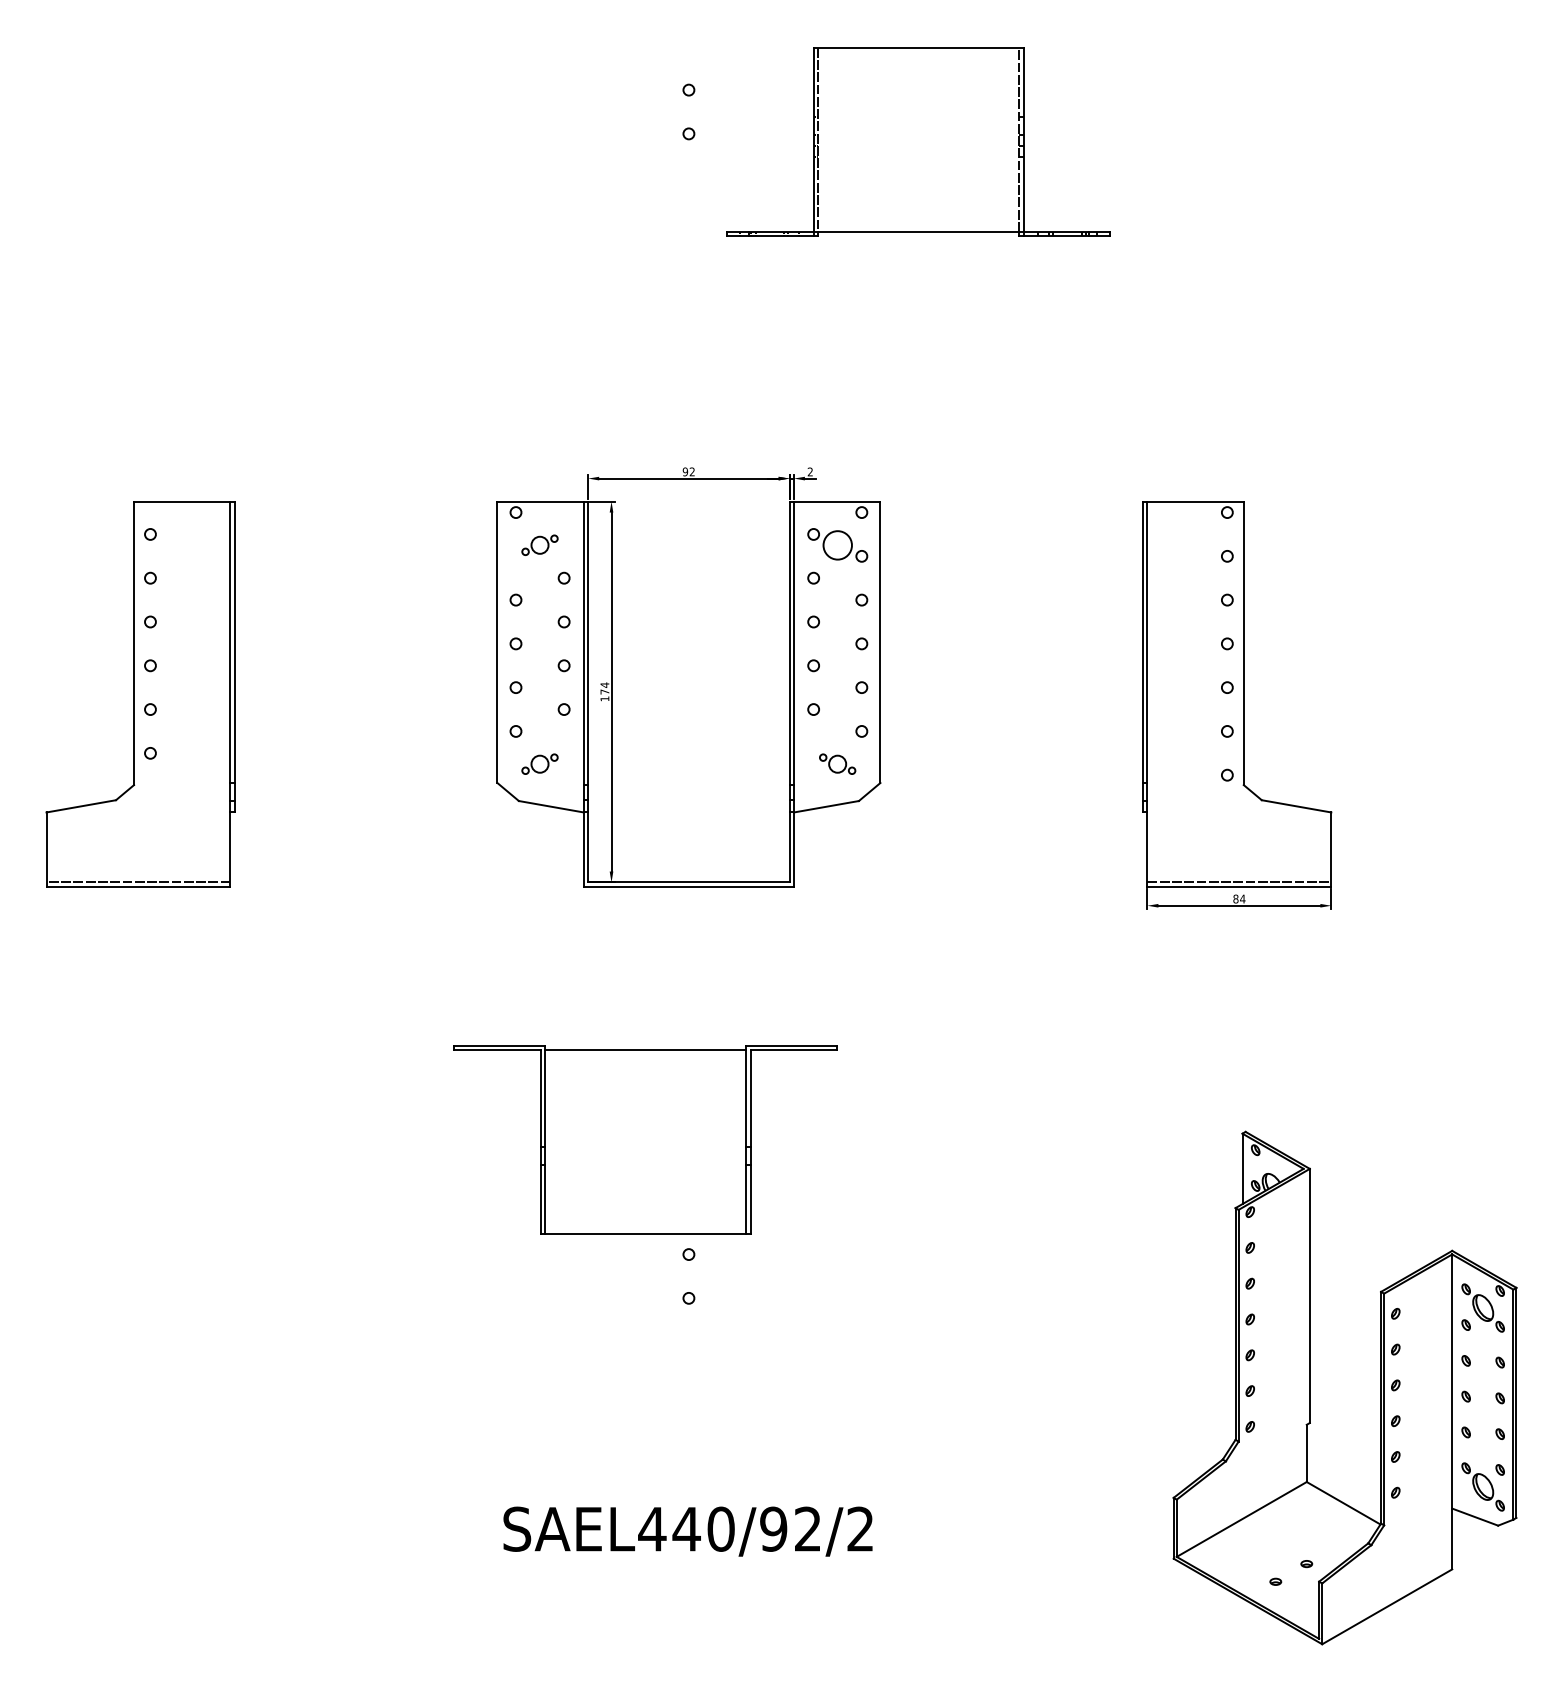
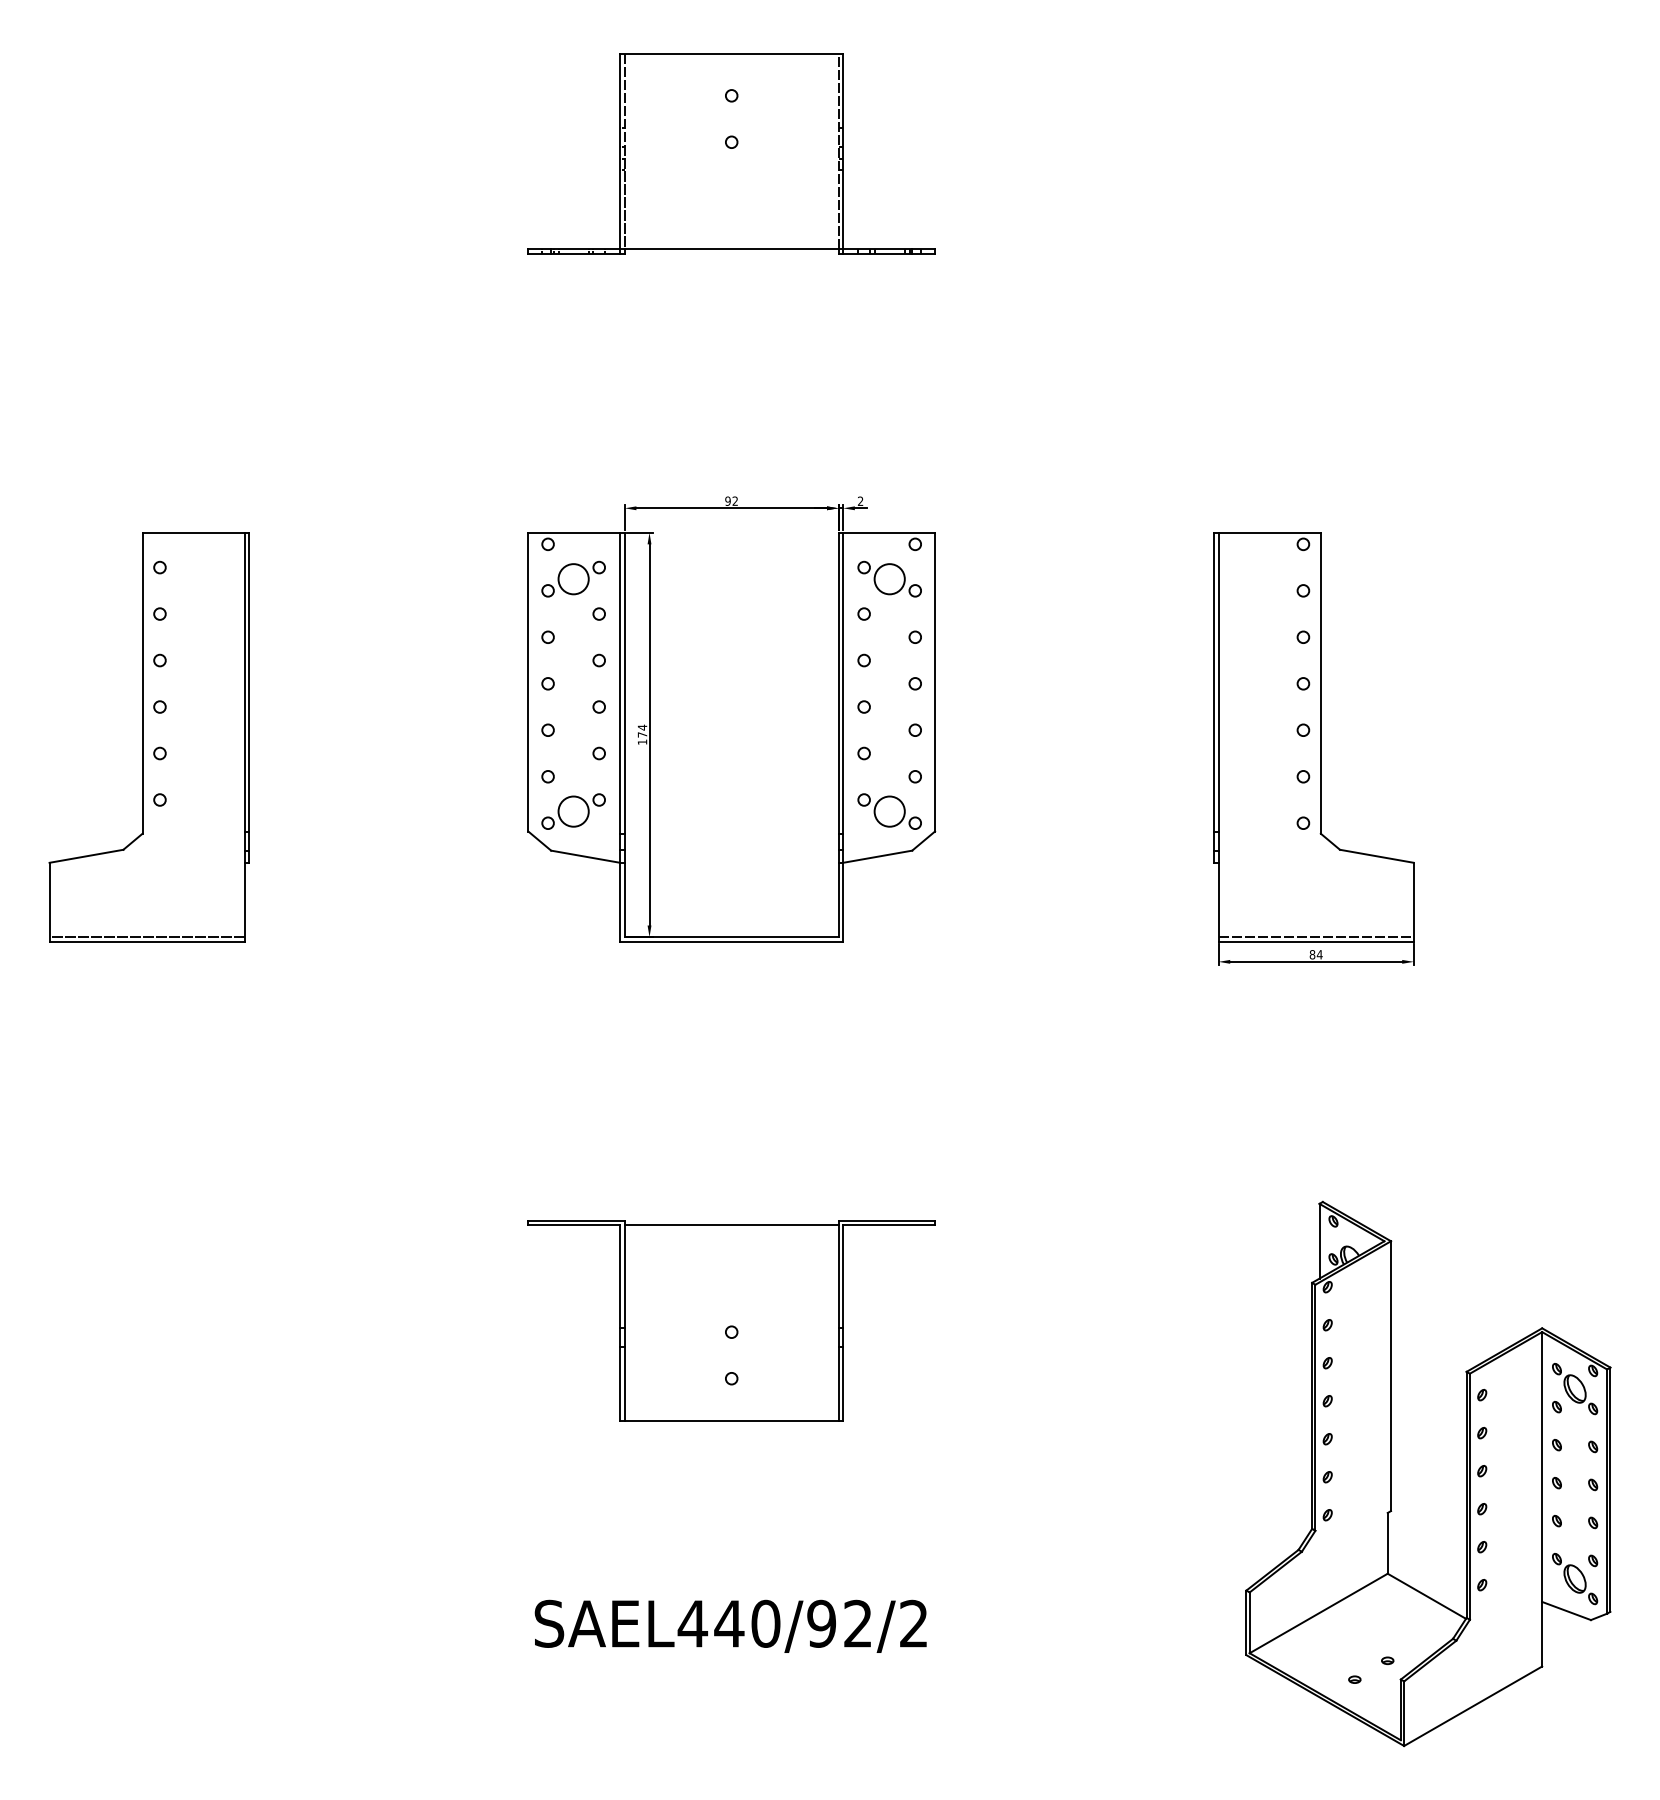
part: (918, 141) -> (731, 153), moved
part: (539, 544) -> (573, 578), size x1.67
part: (539, 764) -> (573, 811), size x1.67
part: (837, 764) -> (889, 811), size x1.67
part: (645, 1139) -> (731, 1320), moved

